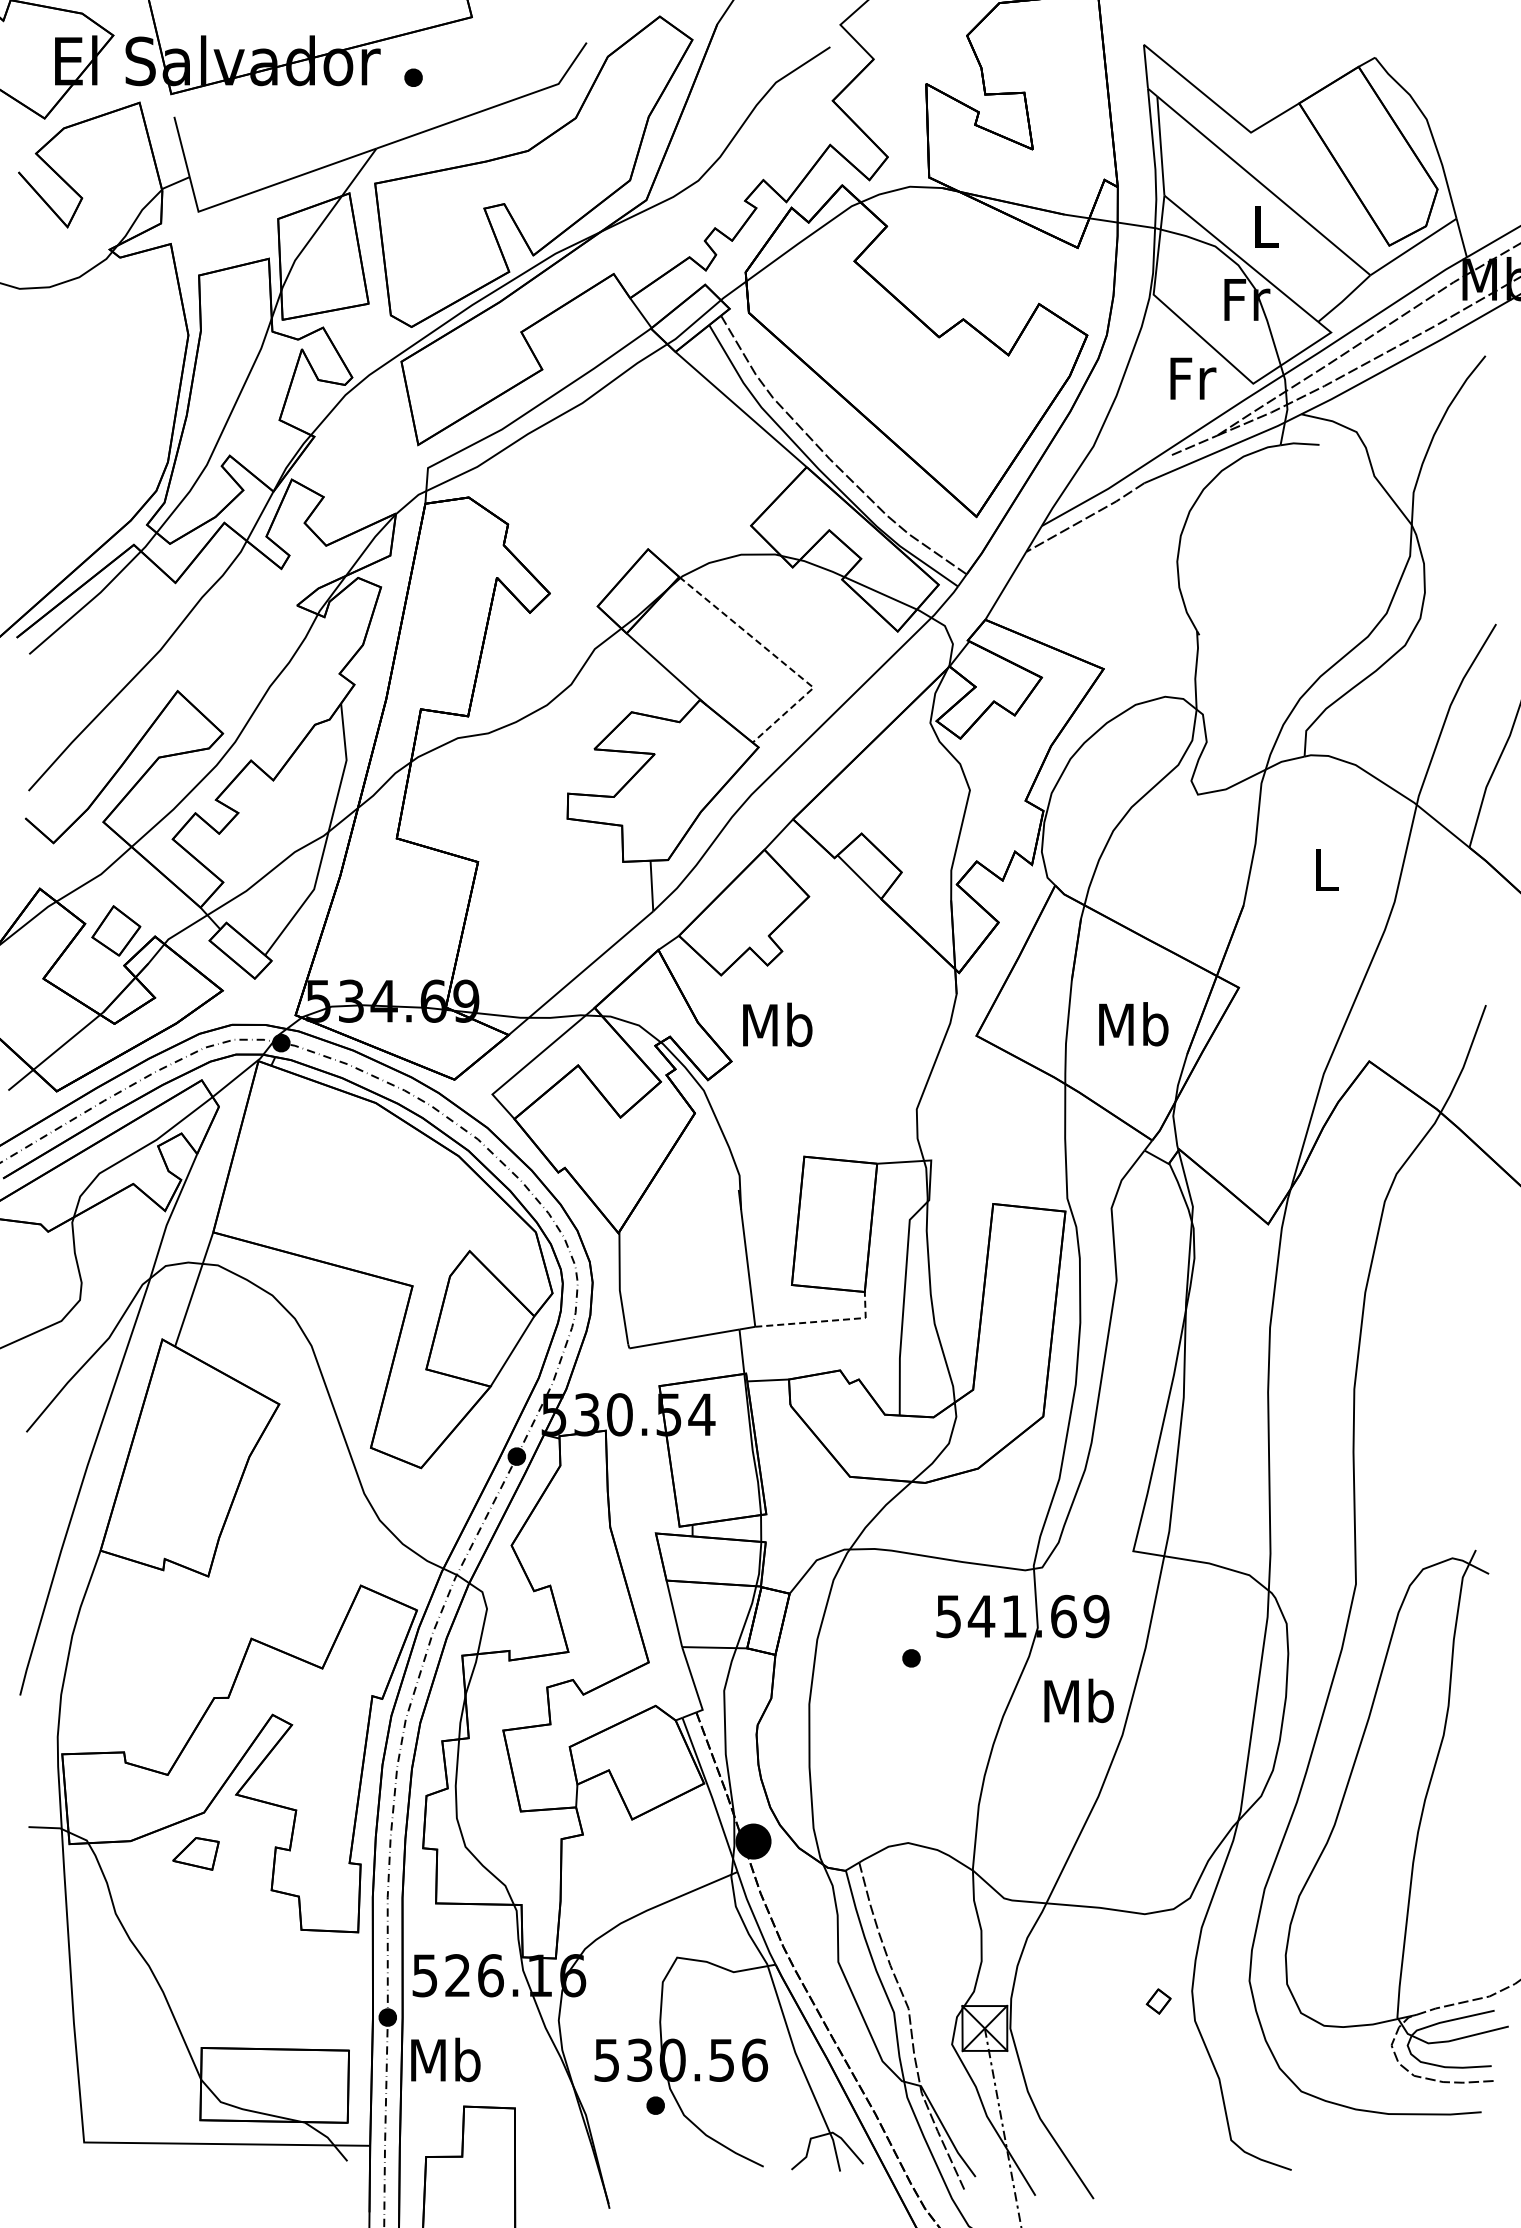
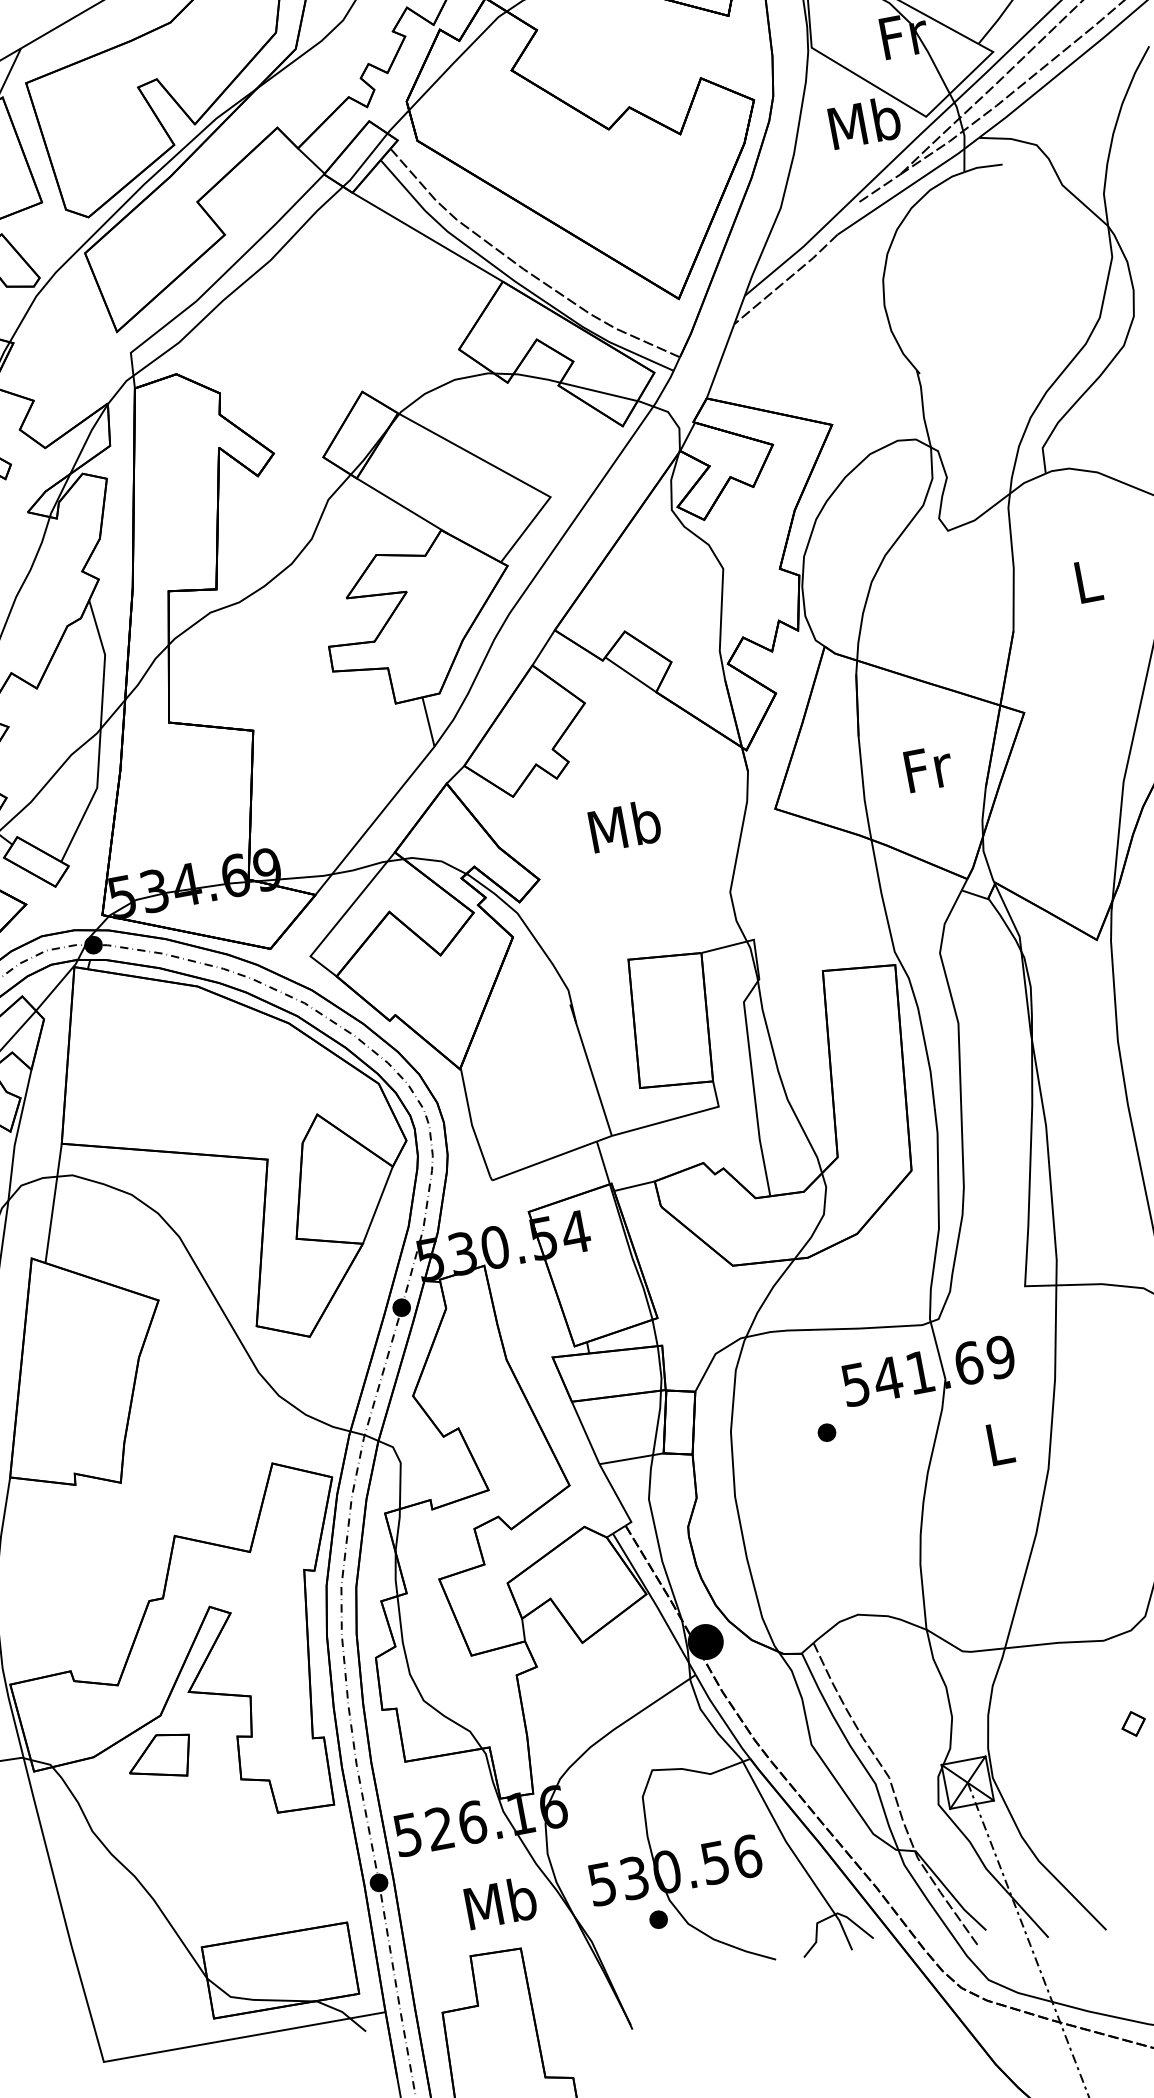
text: (1191, 378) -> (864, 123), Fr -> Mb
line: (778, 658) -> (510, 474), dashed -> solid
text: (777, 1024) -> (624, 825), moved
text: (1133, 1024) -> (927, 768), Mb -> Fr
line: (823, 1321) -> (677, 1118), dashed -> solid
text: (1078, 1700) -> (998, 1443), Mb -> L
part: (195, 1853) -> (159, 1757), size x1.43
text: (445, 2059) -> (500, 1902), moved

